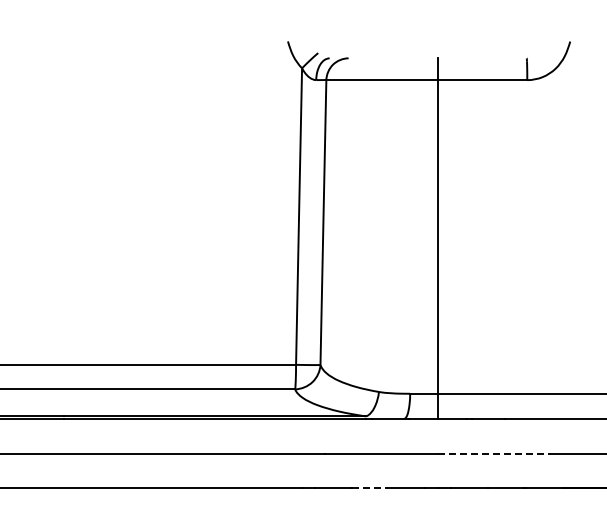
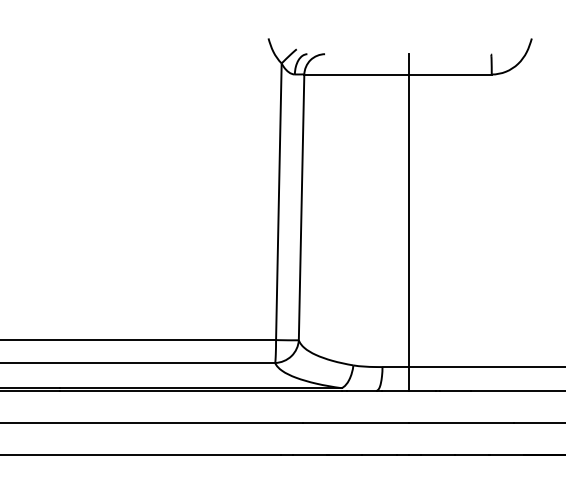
line: (495, 454) -> (462, 423), dashed -> solid
line: (370, 487) -> (345, 454), dashed -> solid

